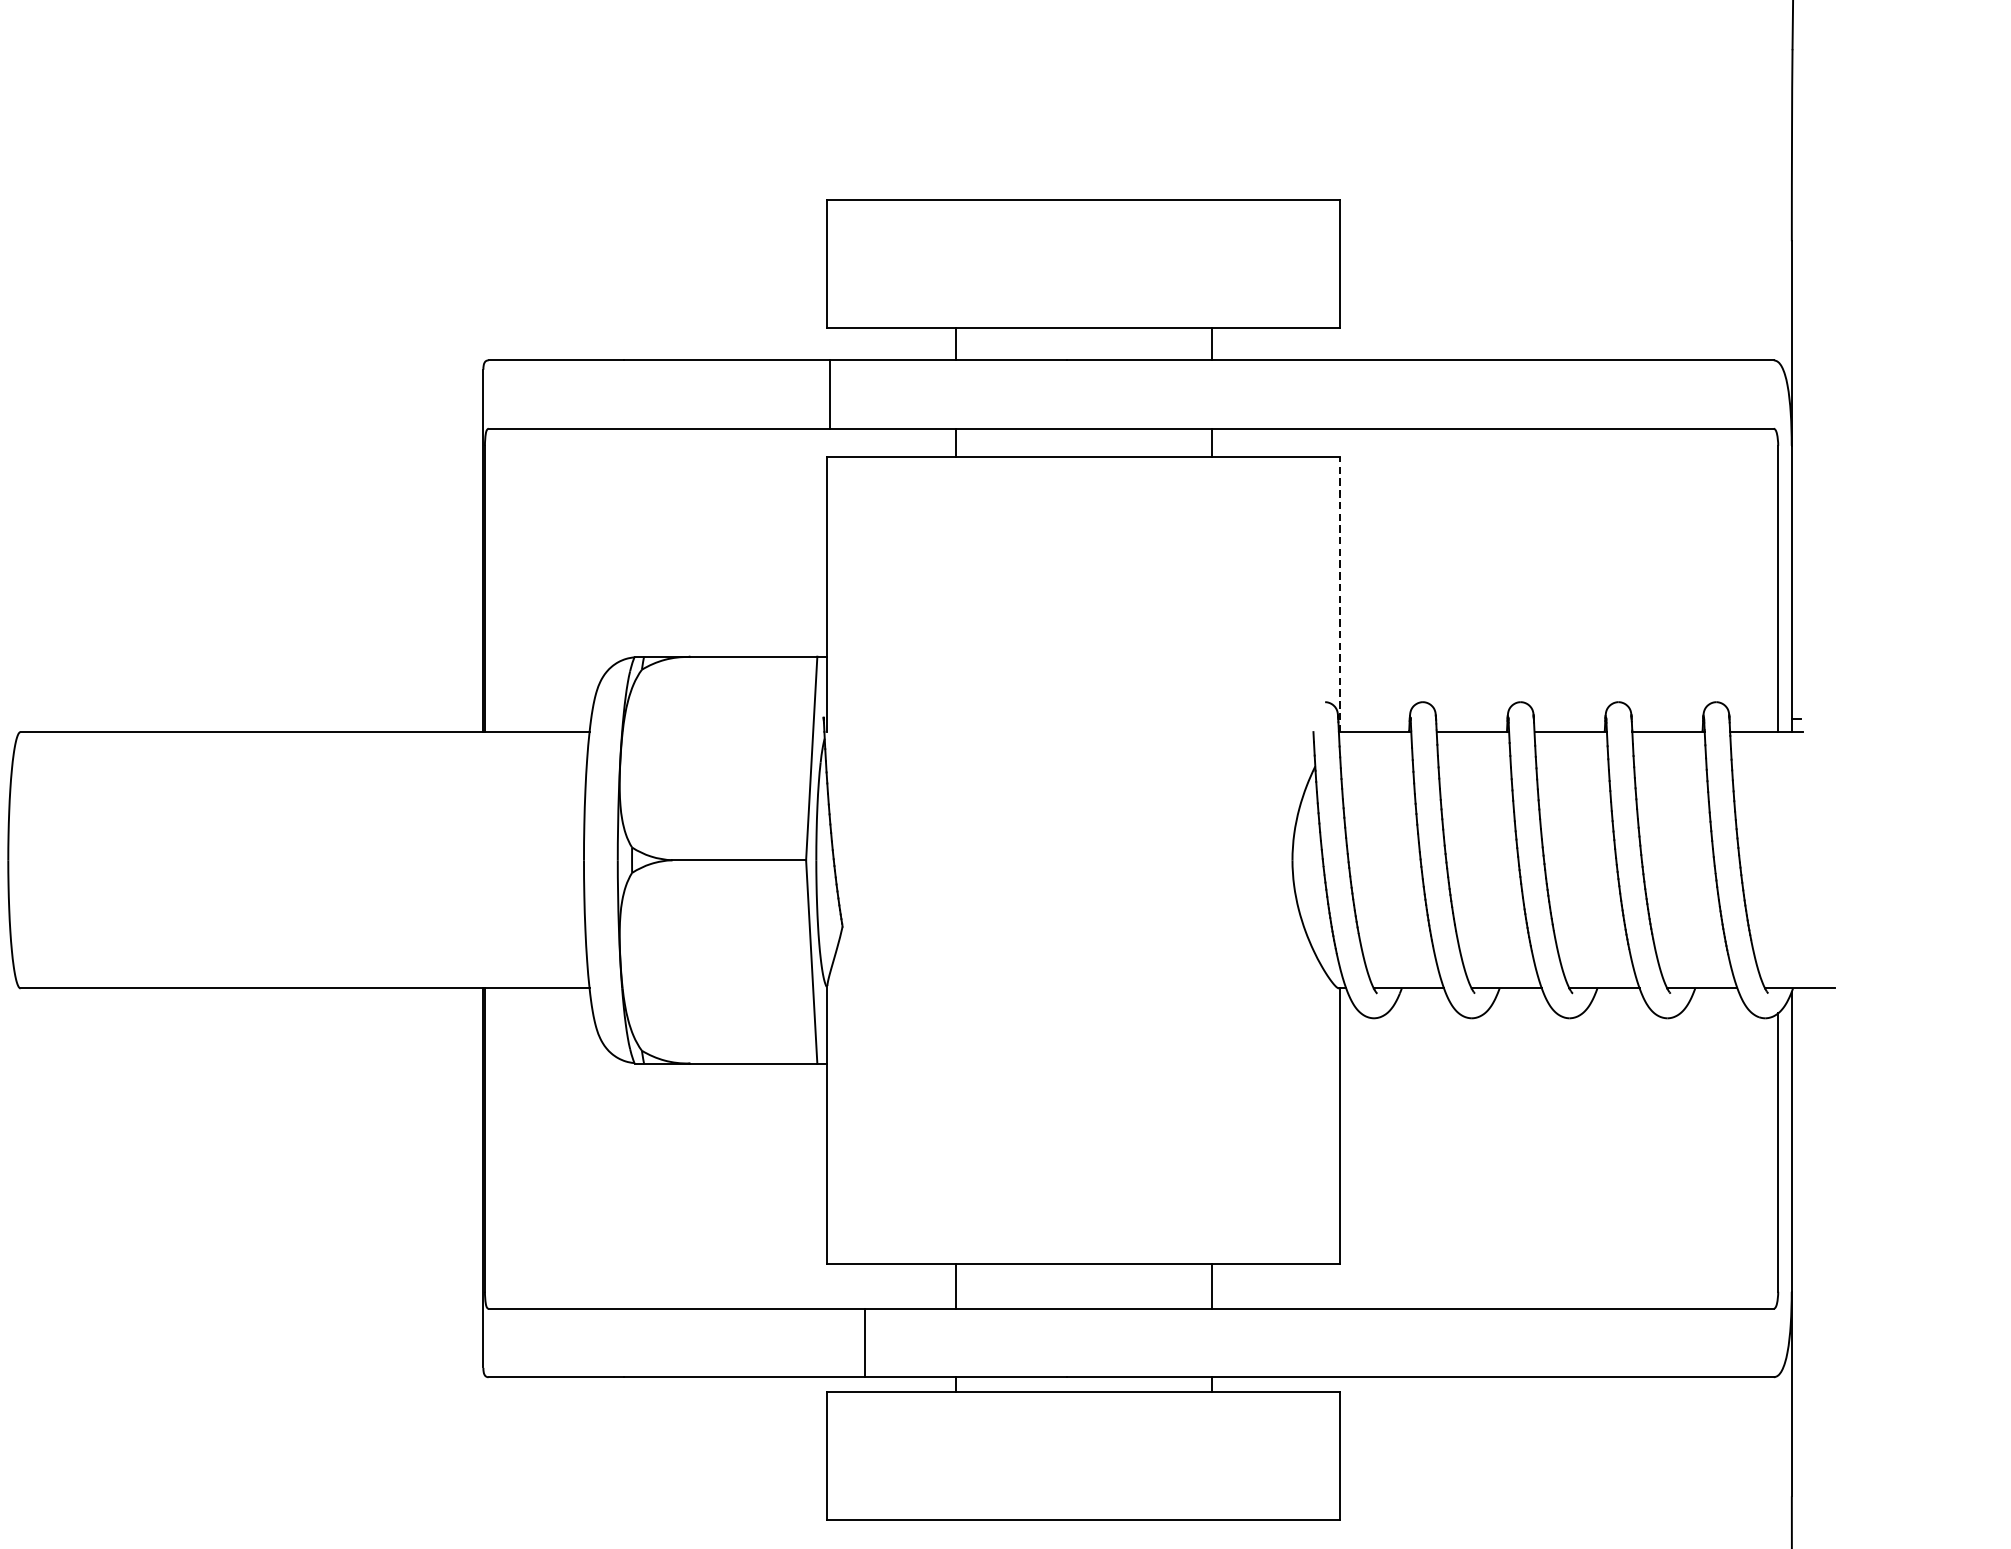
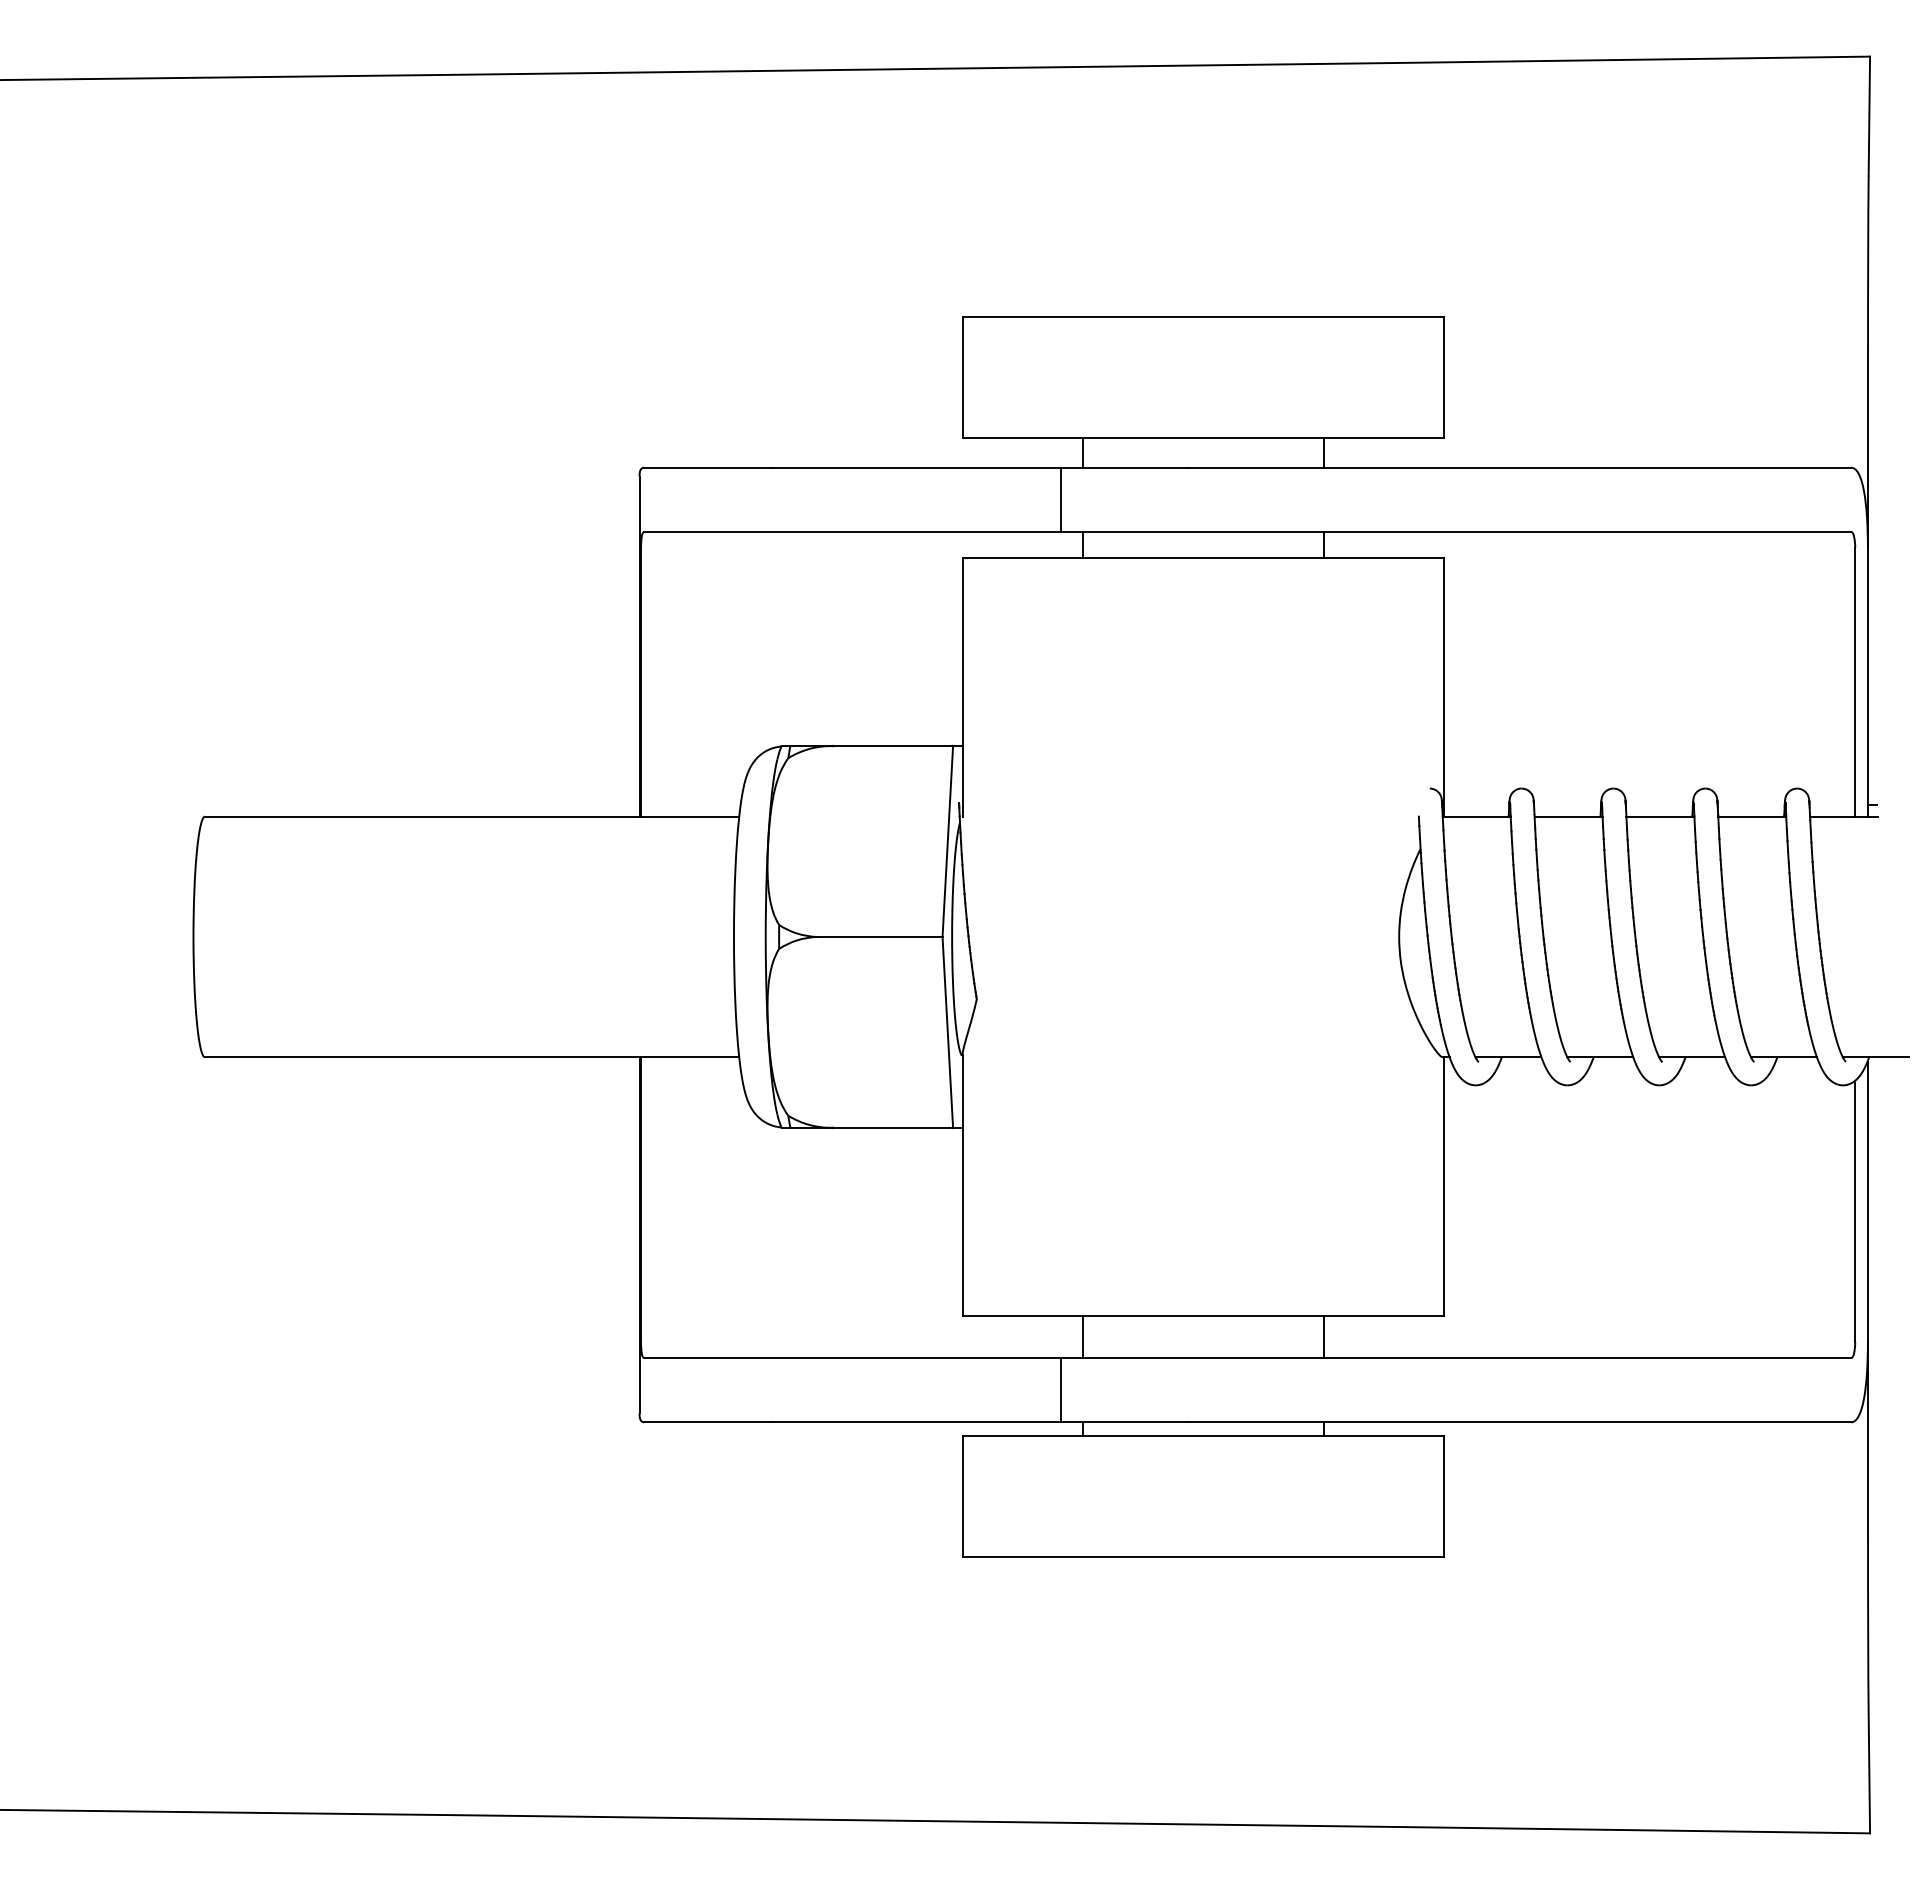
line: (829, 394) -> (1060, 499), moved
line: (1339, 593) -> (1443, 686), dashed -> solid
line: (864, 1343) -> (1060, 1390), moved

